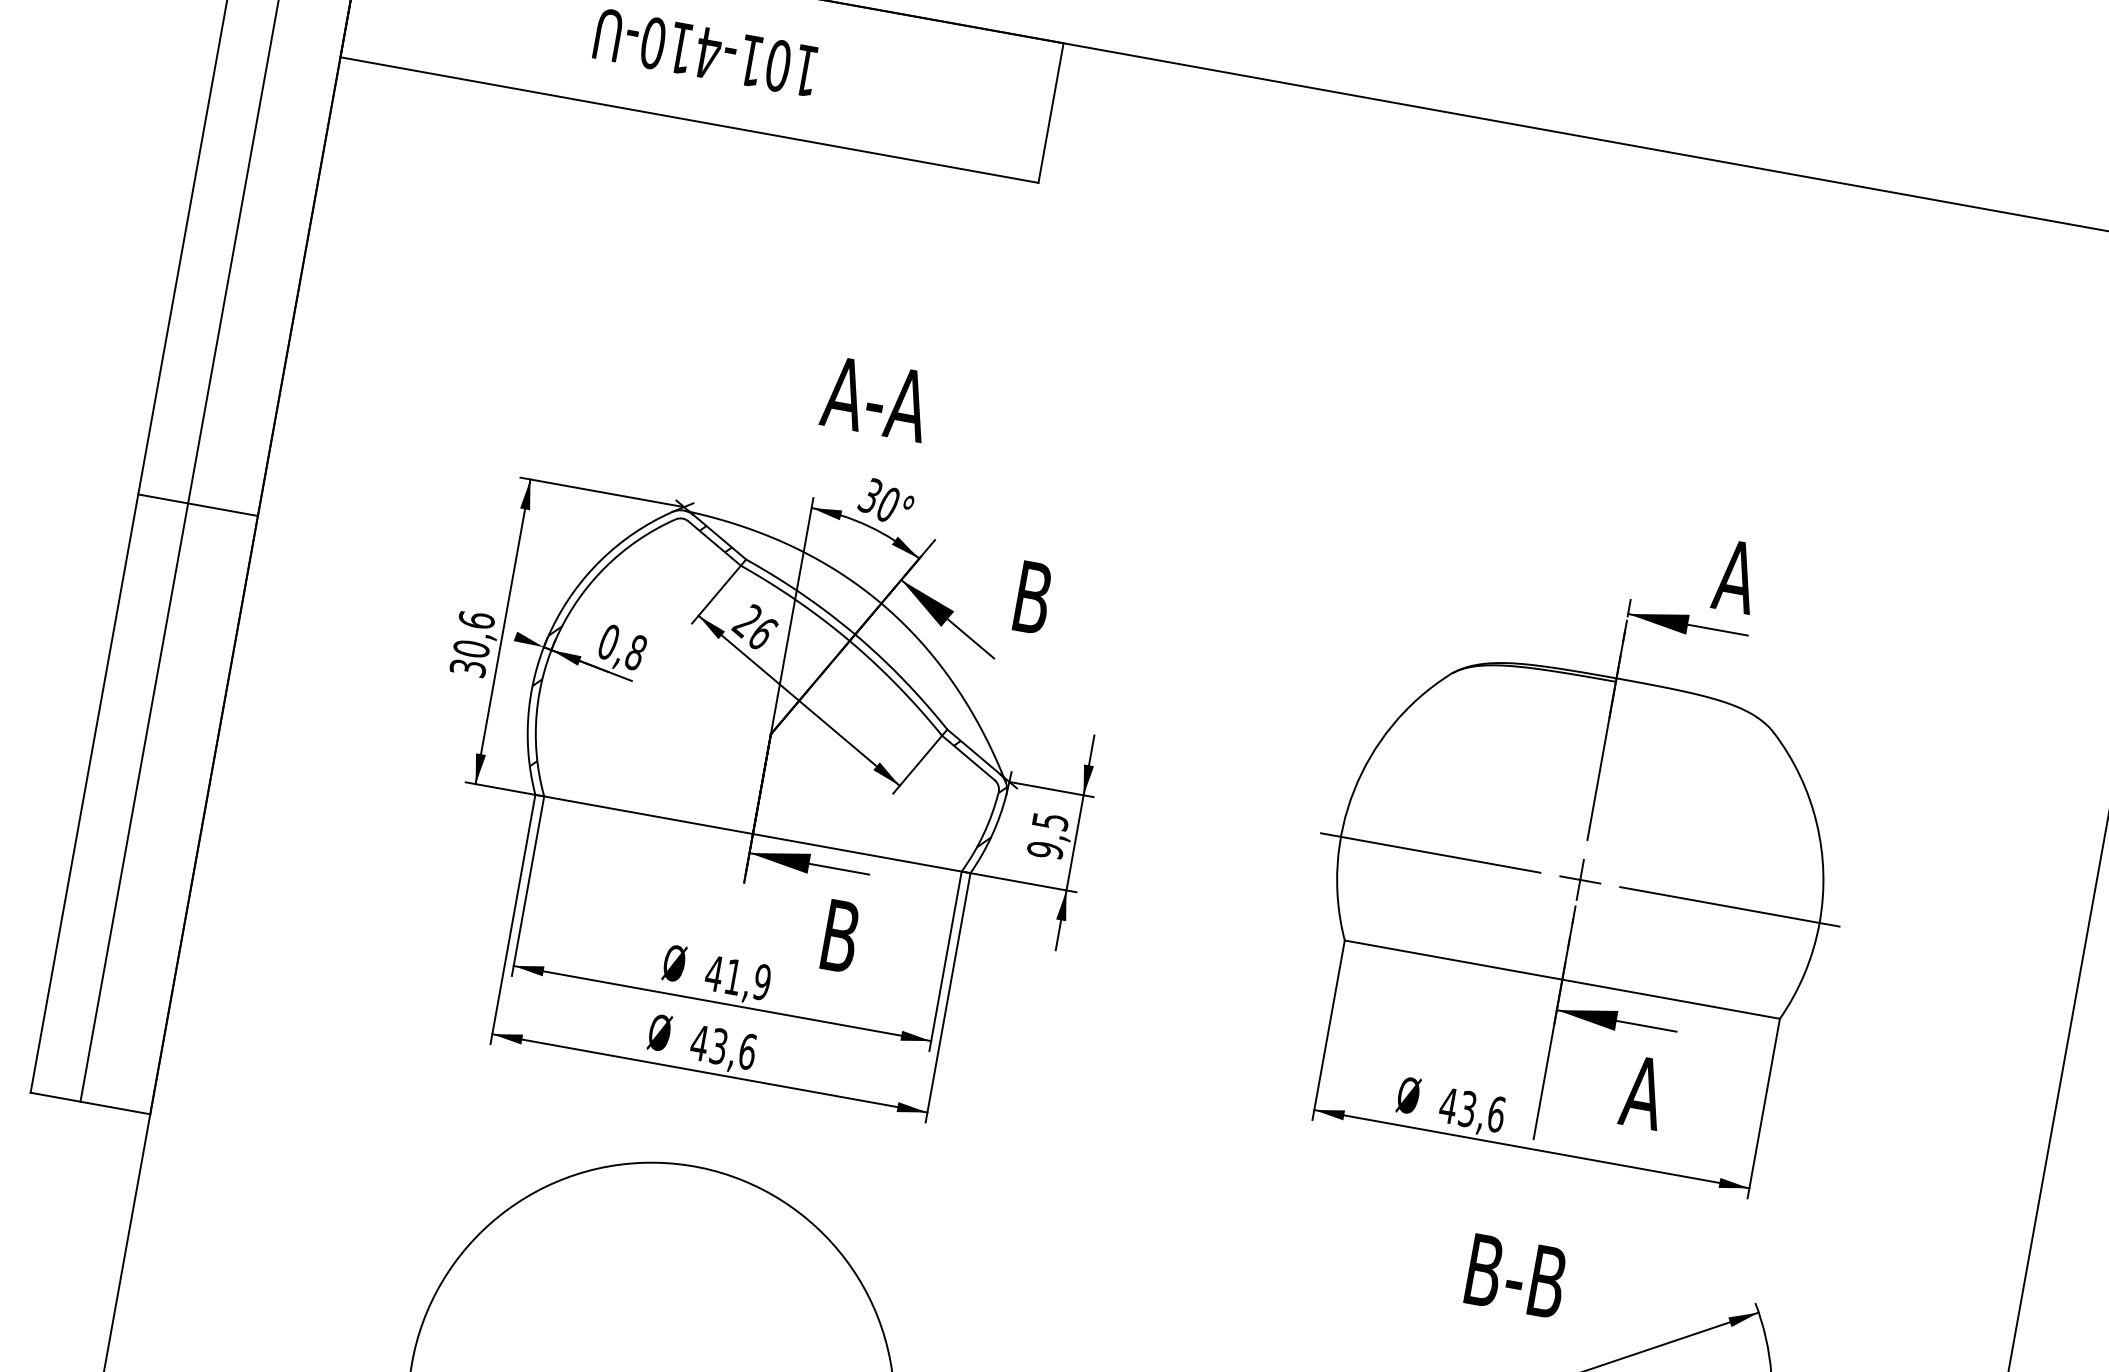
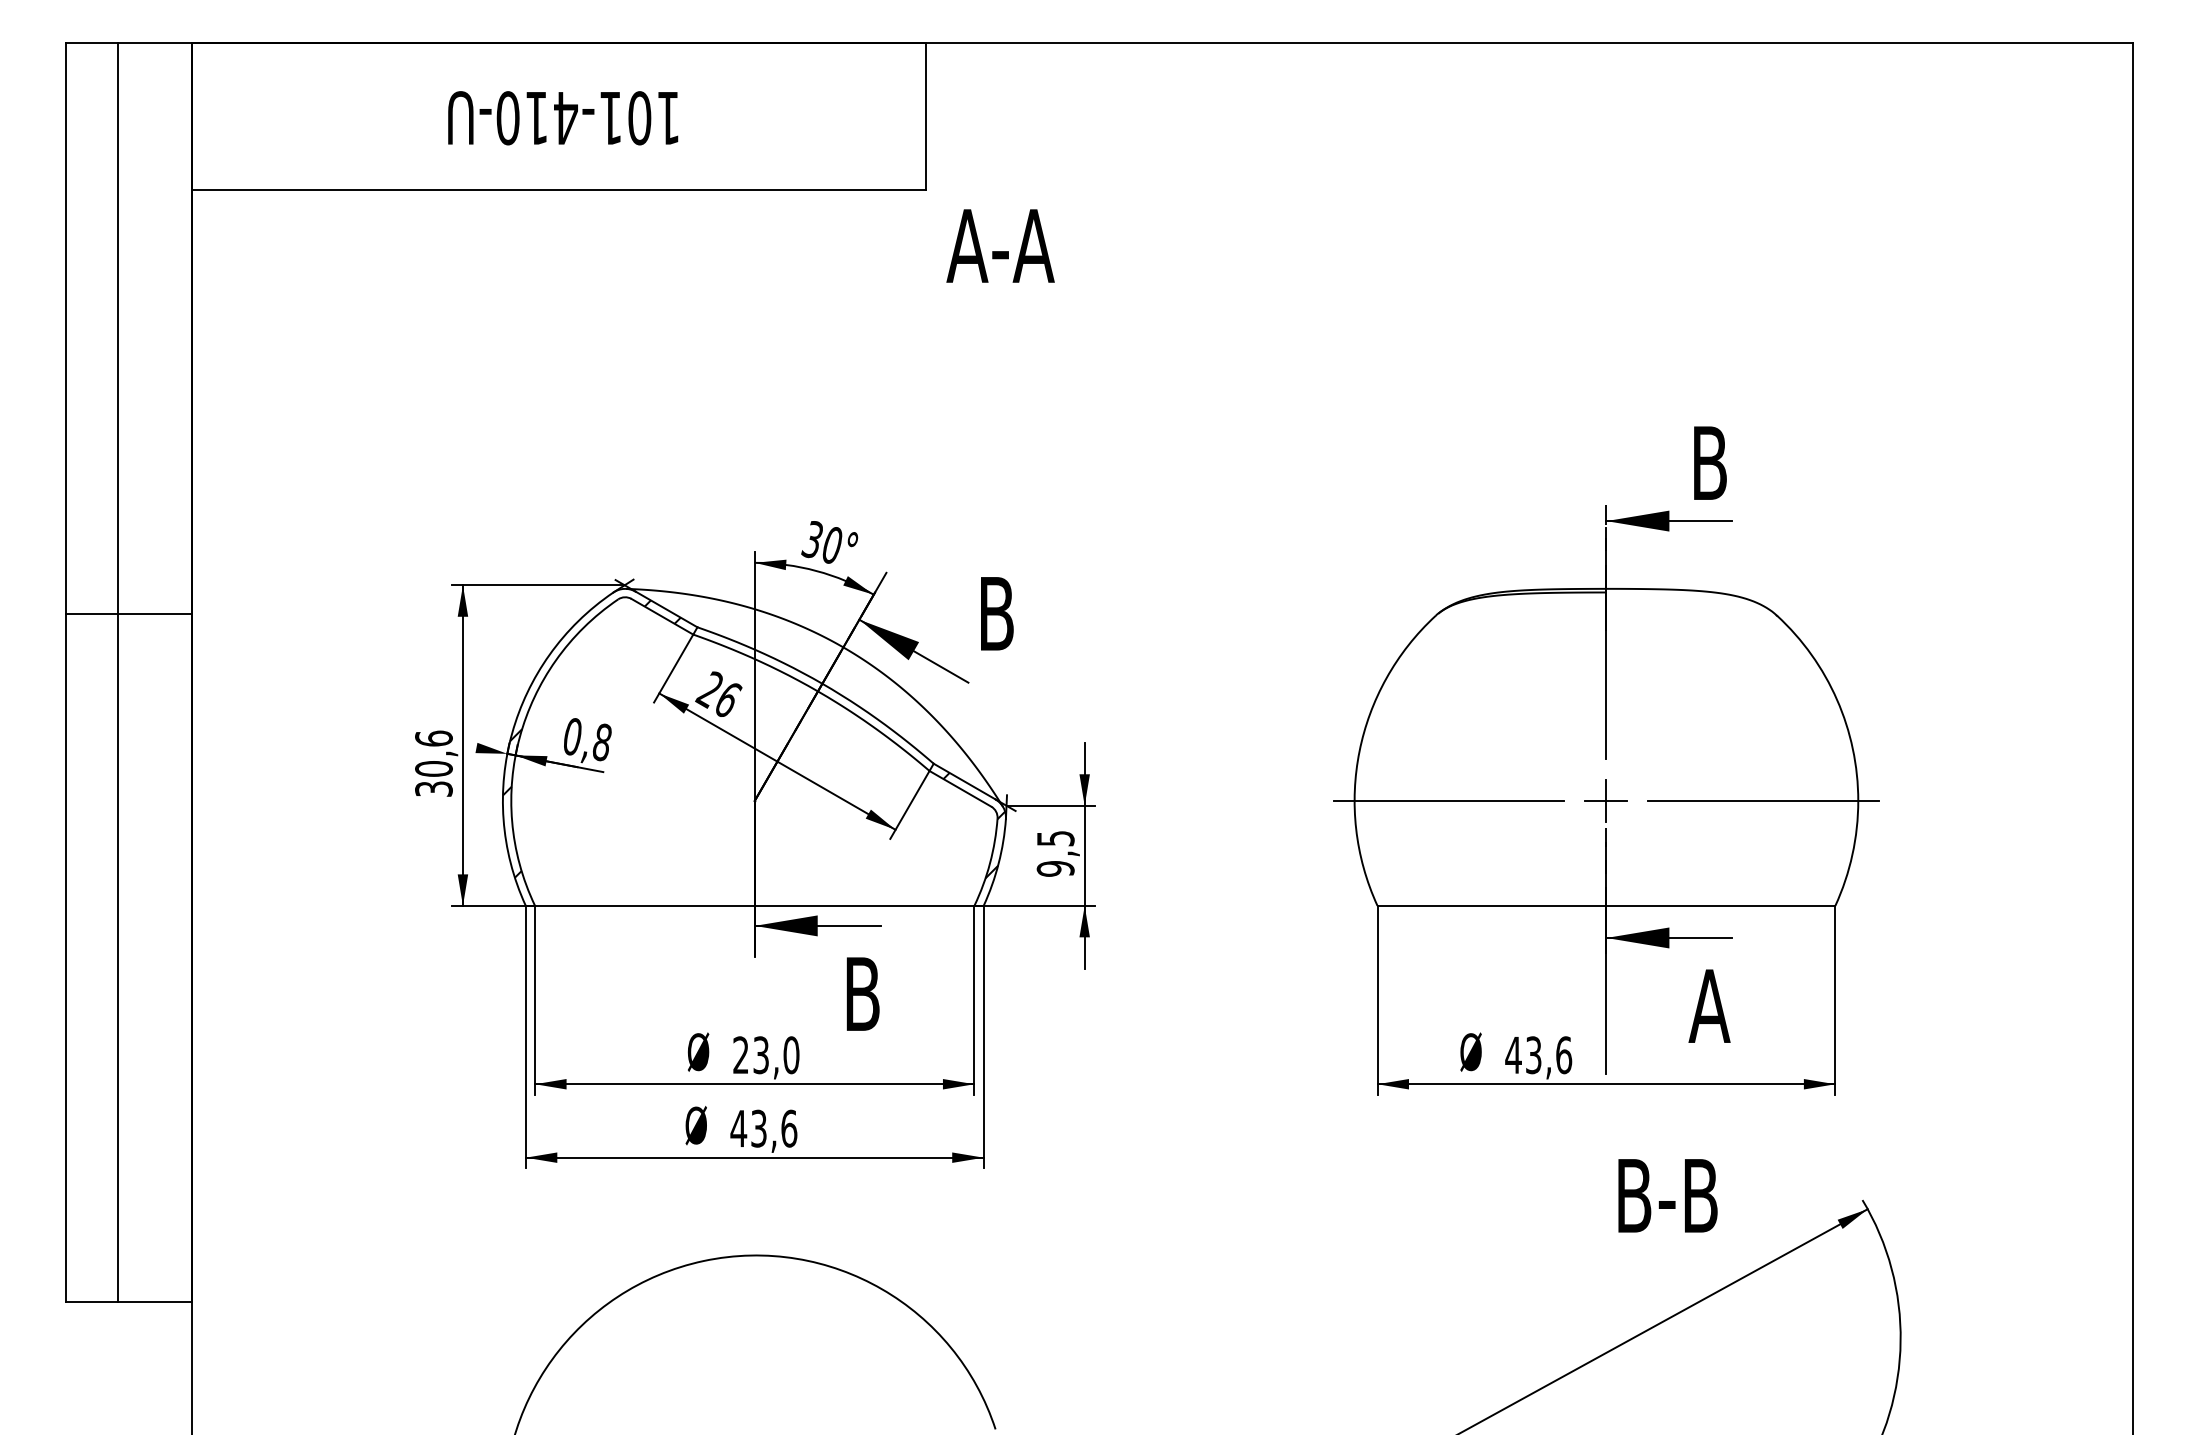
text: (876, 398) -> (1000, 245), moved
line: (197, 505) -> (128, 614), moved
text: (1736, 575) -> (1709, 462), A -> B
text: (737, 978) -> (765, 1055), 41,9 -> 23,0
text: (1515, 1276) -> (1667, 1195), moved

